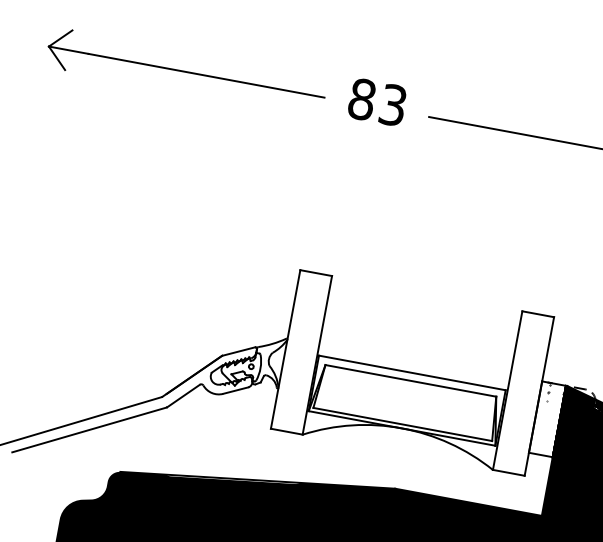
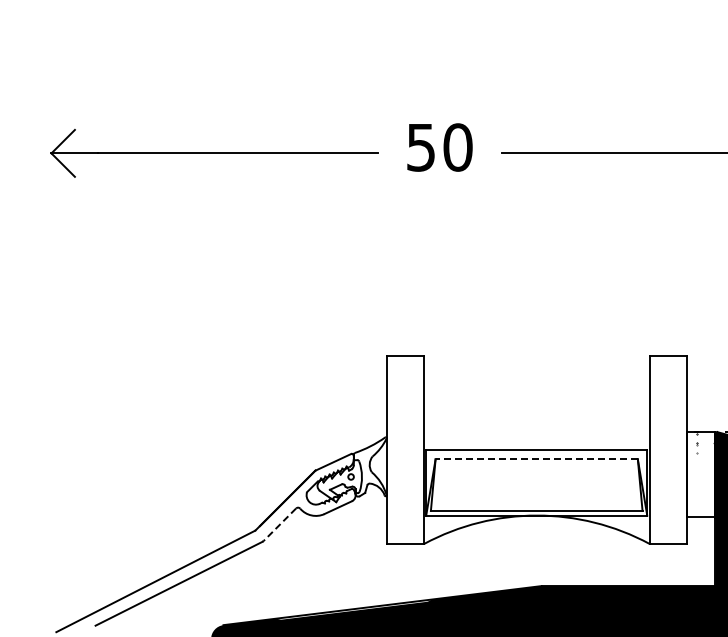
text: (377, 102) -> (439, 147), 83 -> 50
line: (410, 380) -> (536, 459), solid -> dashed
line: (183, 395) -> (279, 524), solid -> dashed

